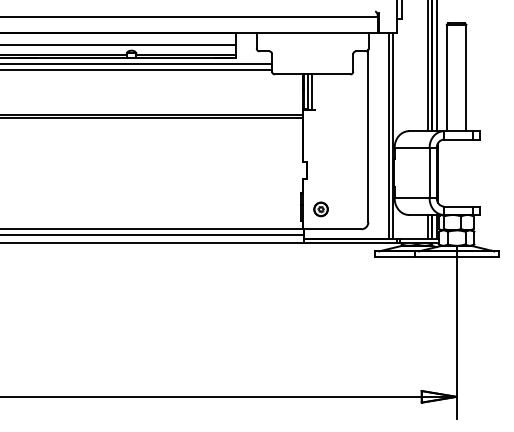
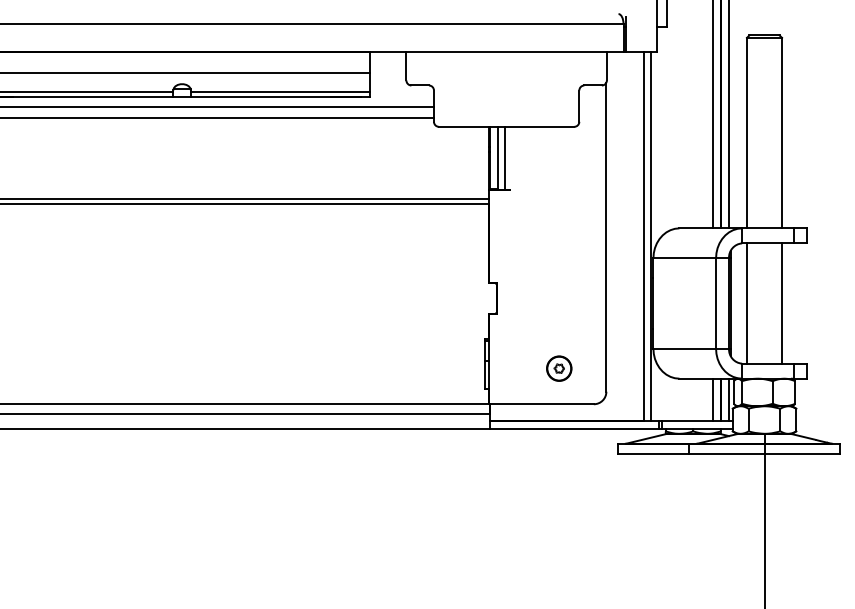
line: (446, 172) -> (746, 302), added
line: (466, 172) -> (782, 302), added
part: (320, 209) -> (558, 368), moved

